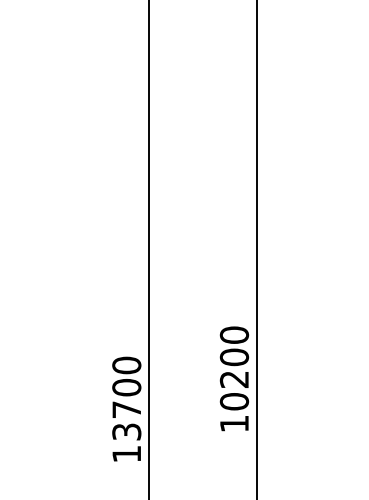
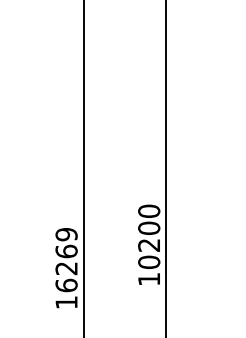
text: (126, 398) -> (66, 259), 13700 -> 16269

